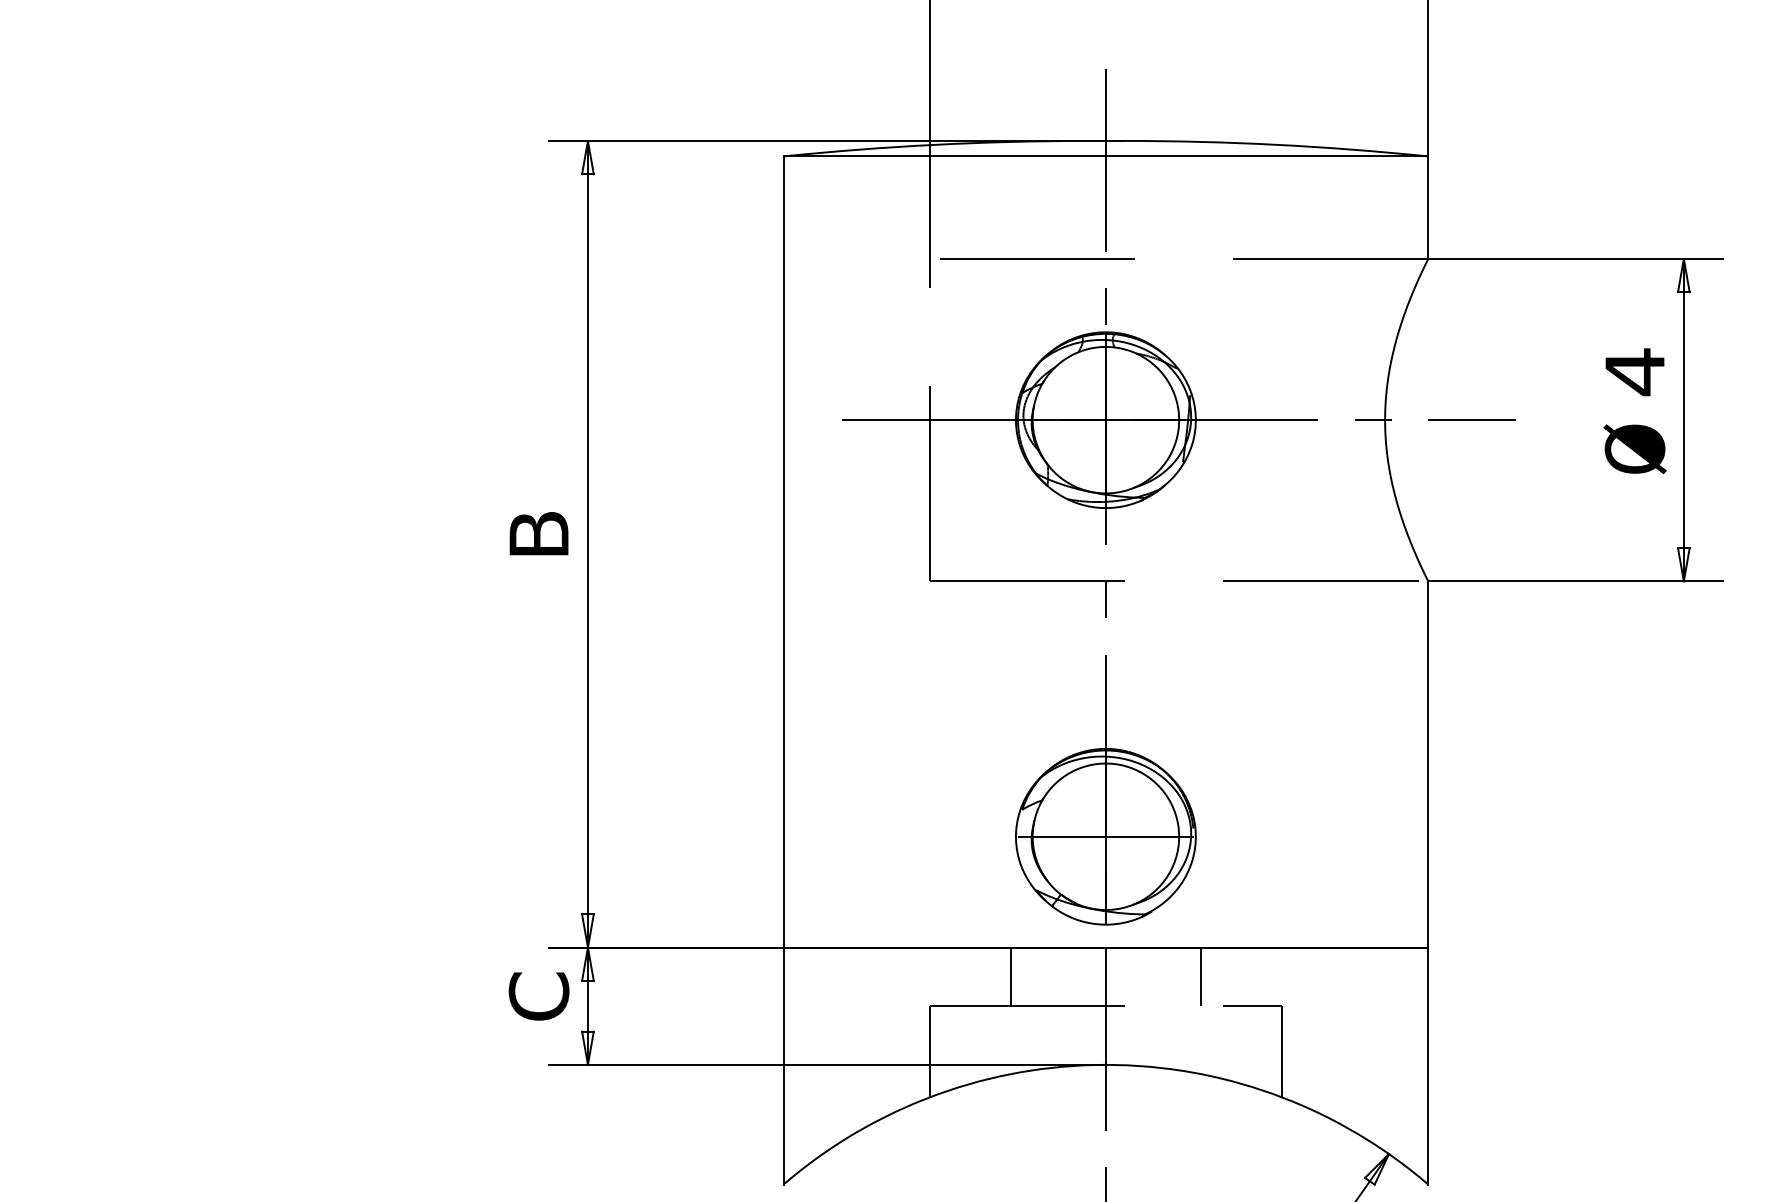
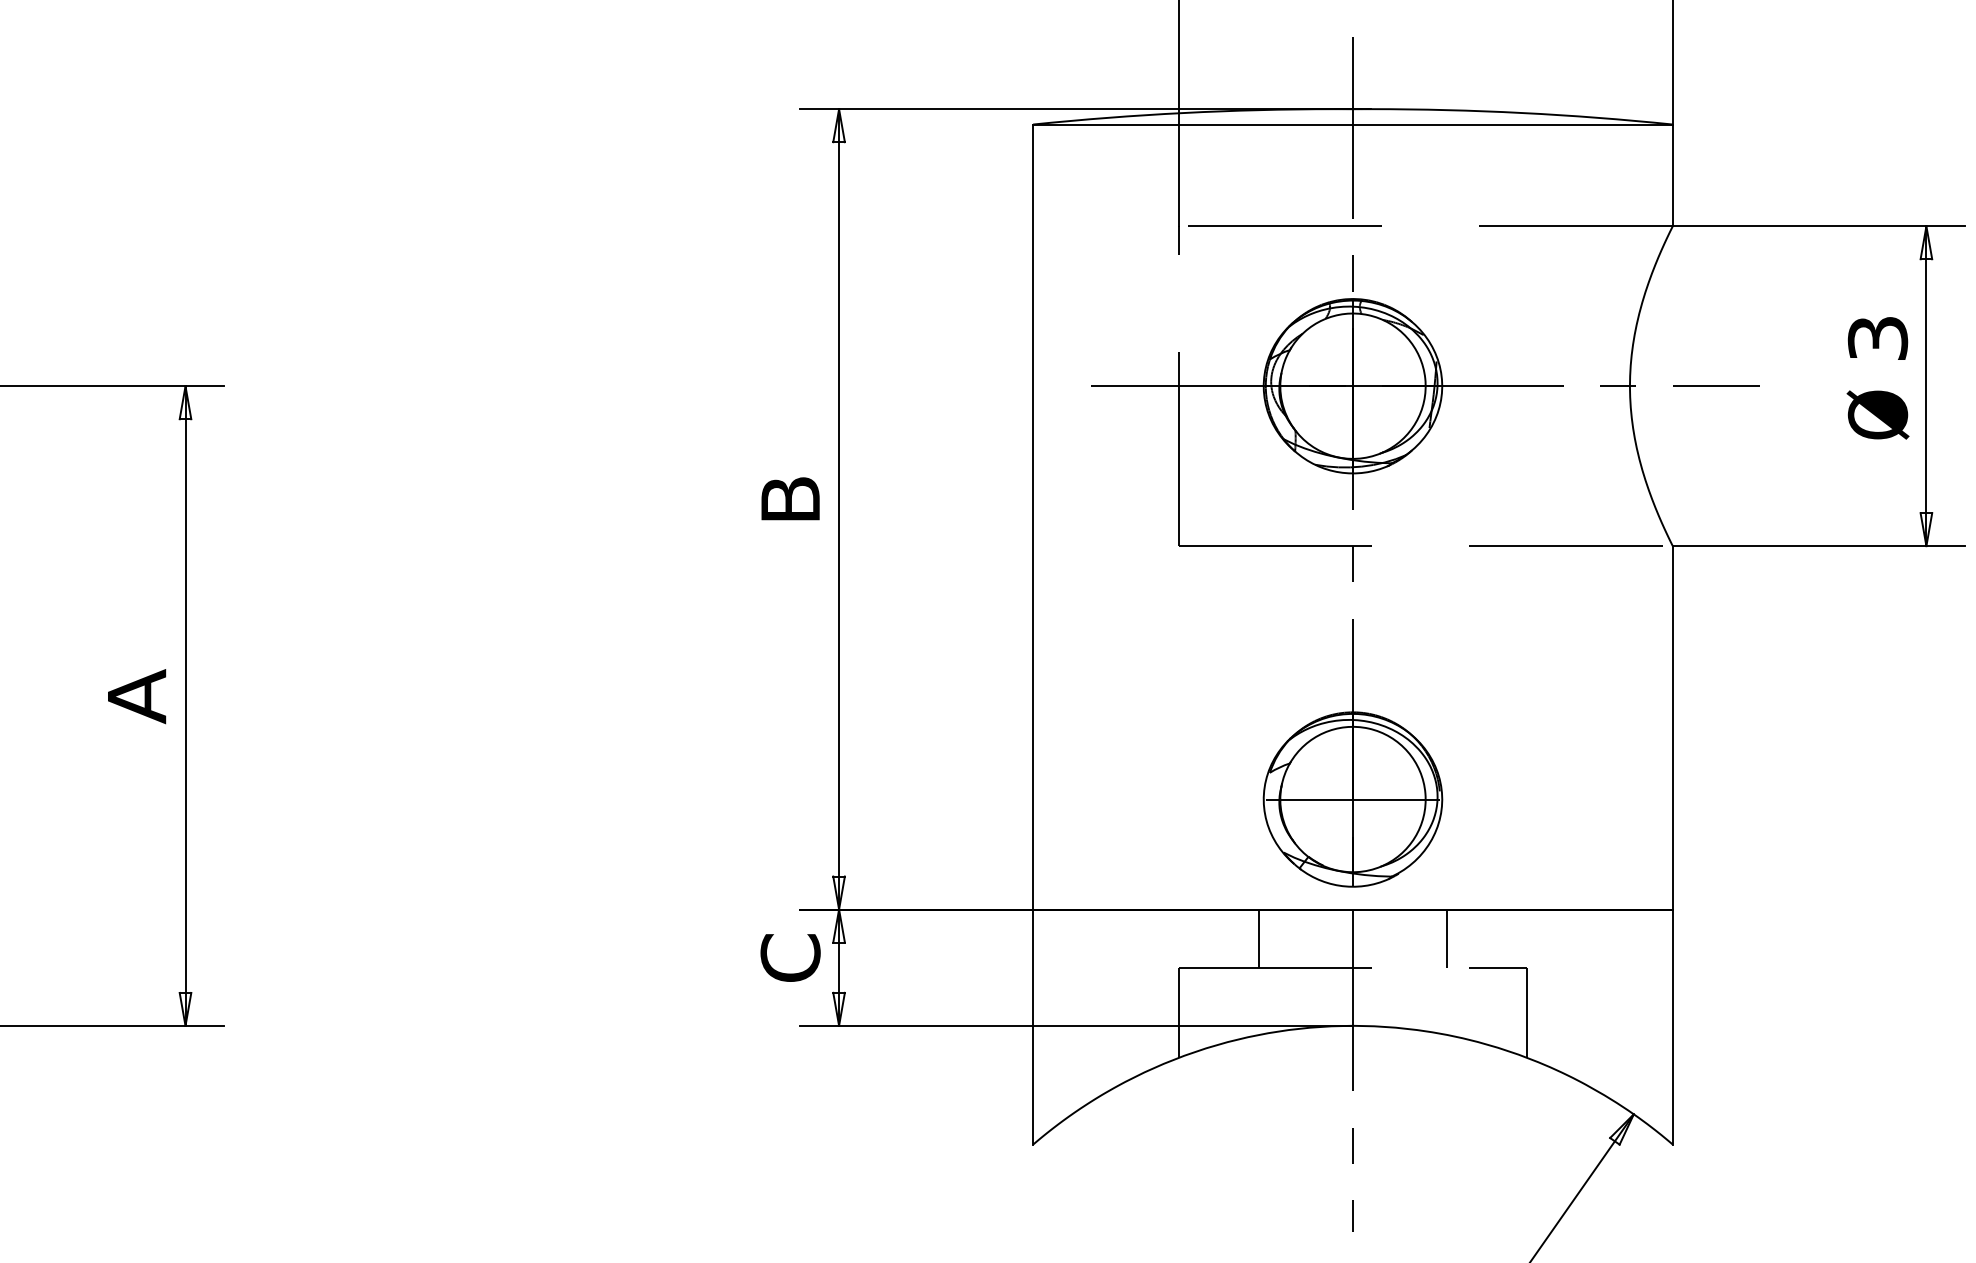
text: (1634, 372) -> (1877, 338), 4 -> 3

